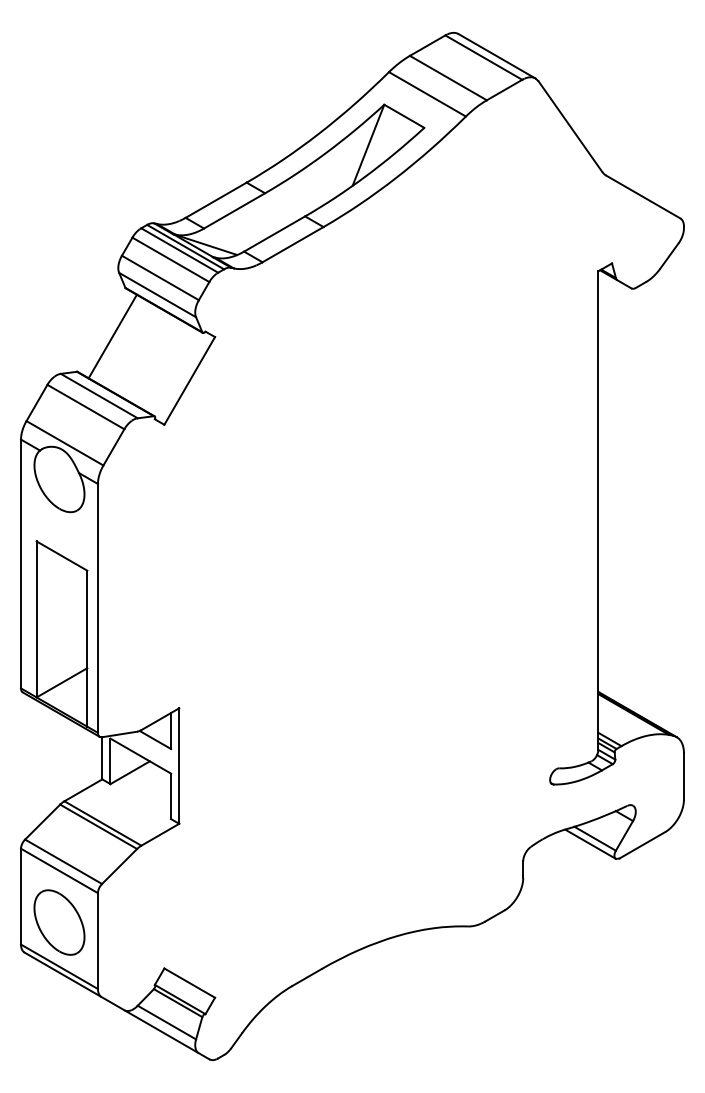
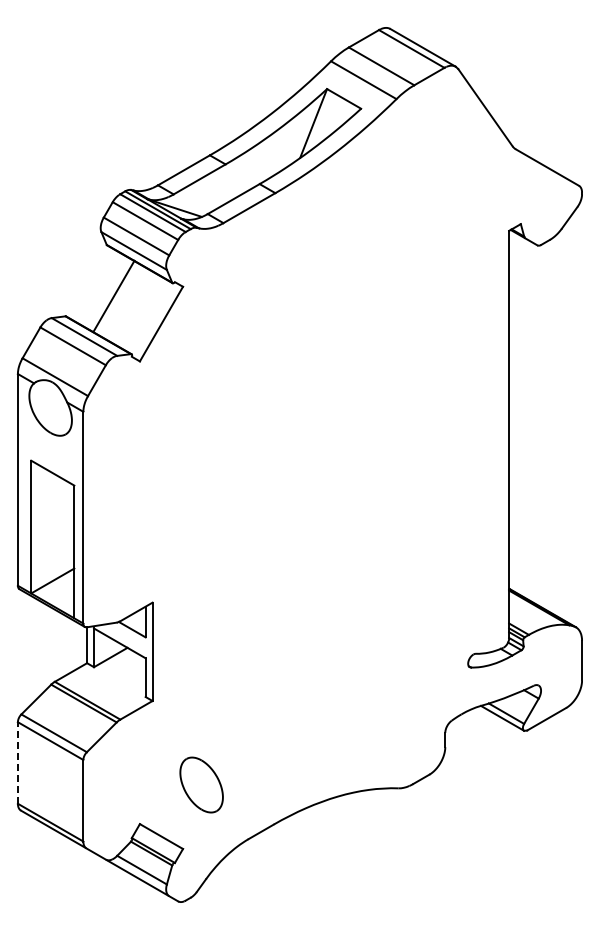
line: (112, 335) -> (113, 295), moved
line: (20, 896) -> (17, 762), solid -> dashed
part: (59, 921) -> (201, 784), moved

